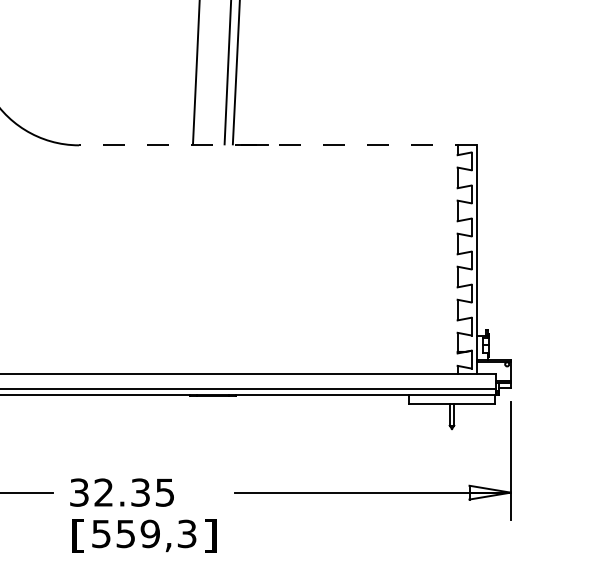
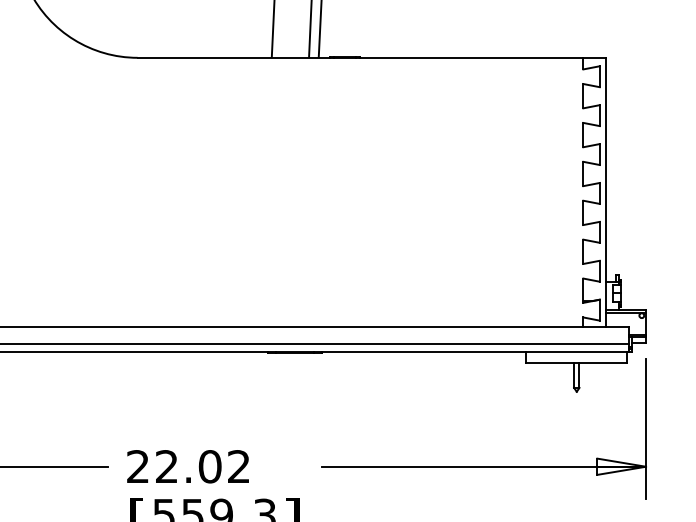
line: (277, 145) -> (371, 58), dashed -> solid
text: (121, 492) -> (187, 466), 32.35 -> 22.02

